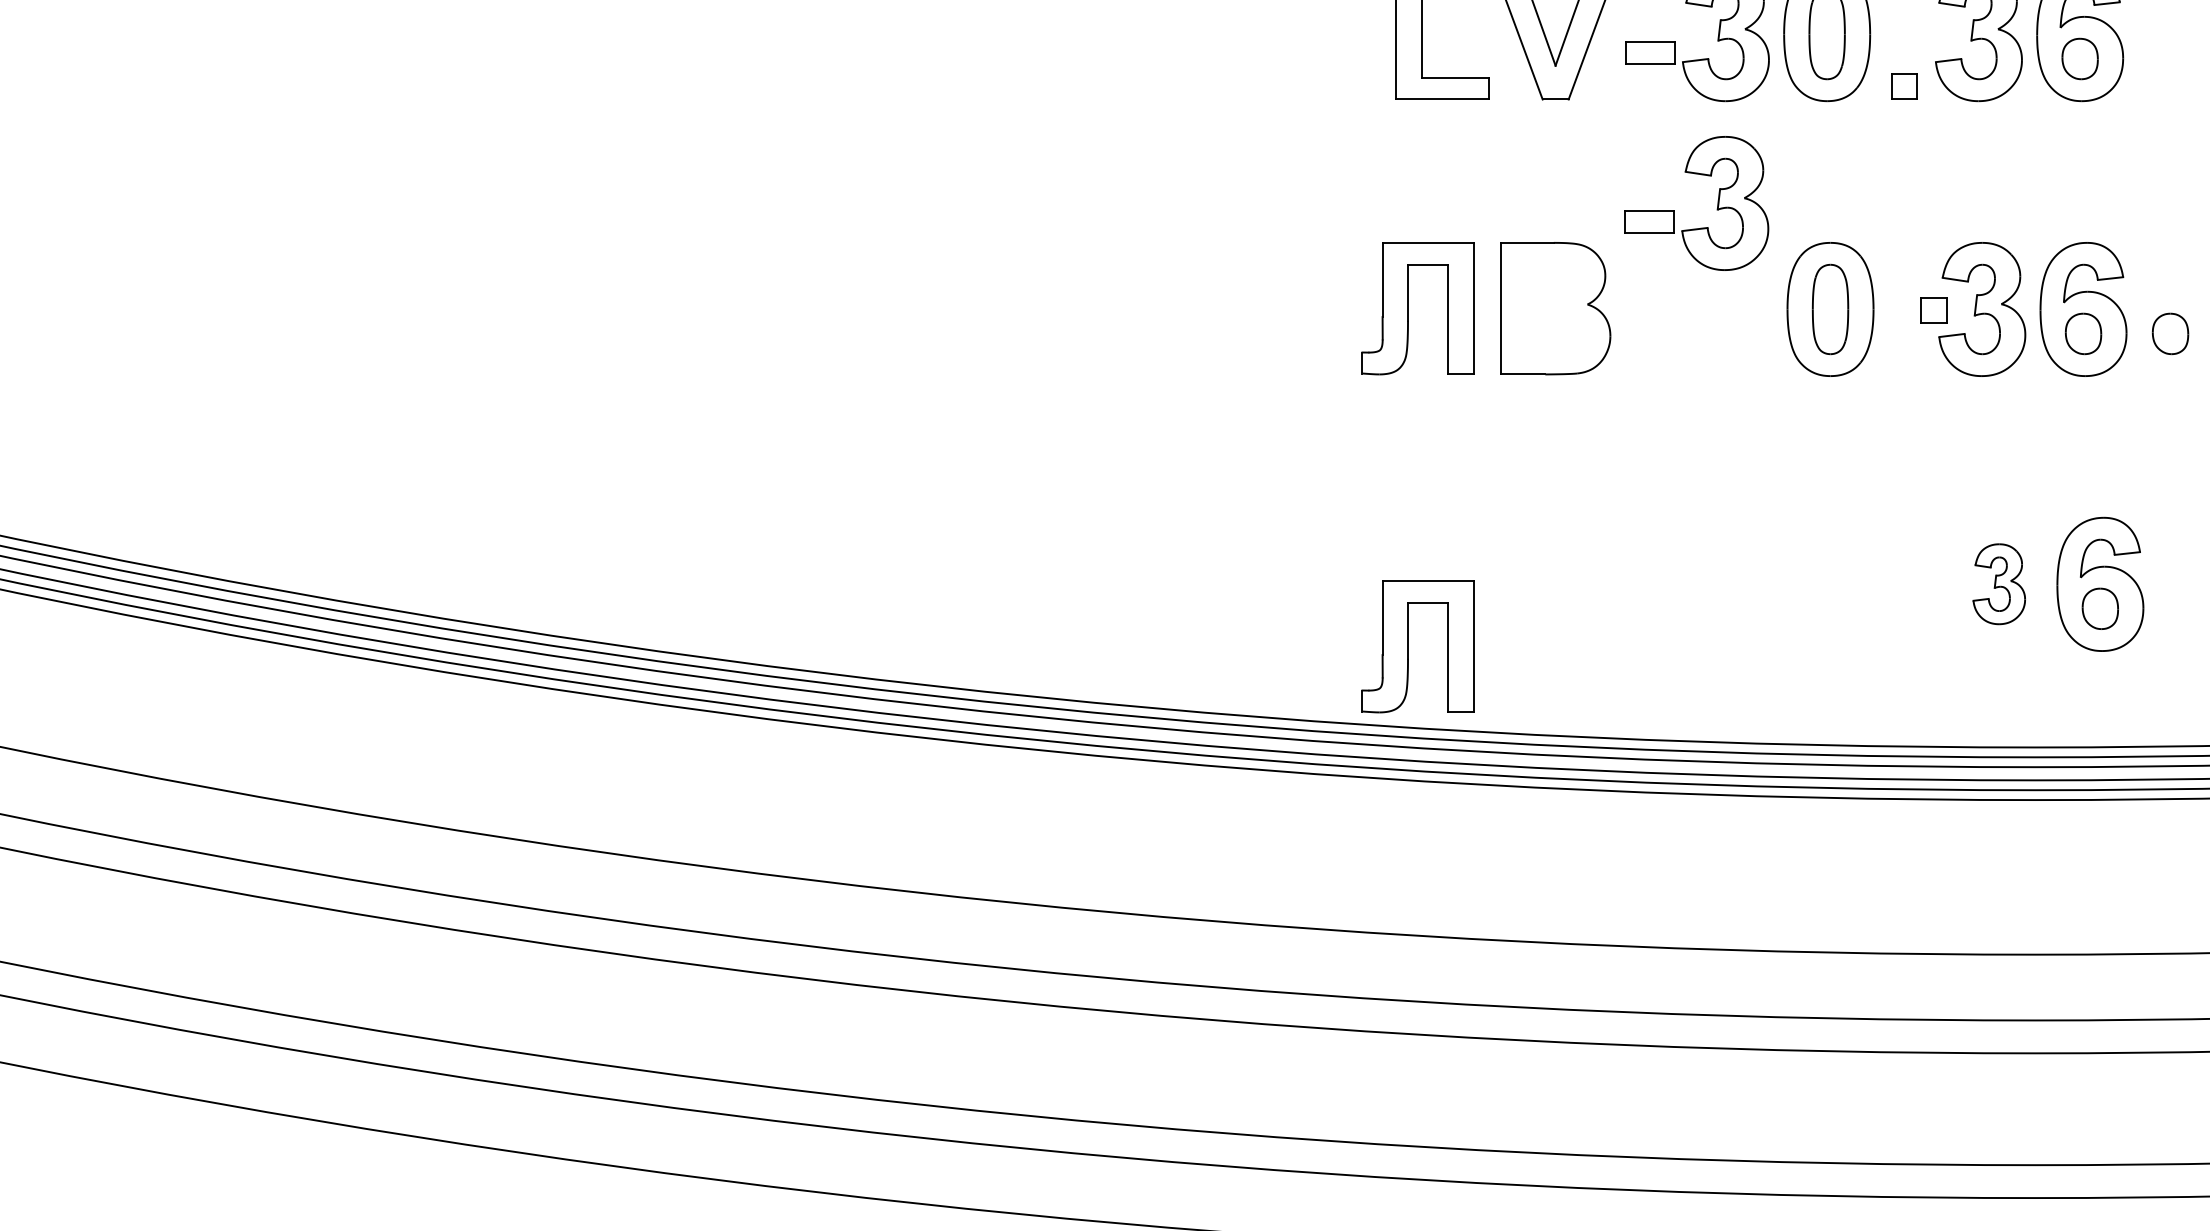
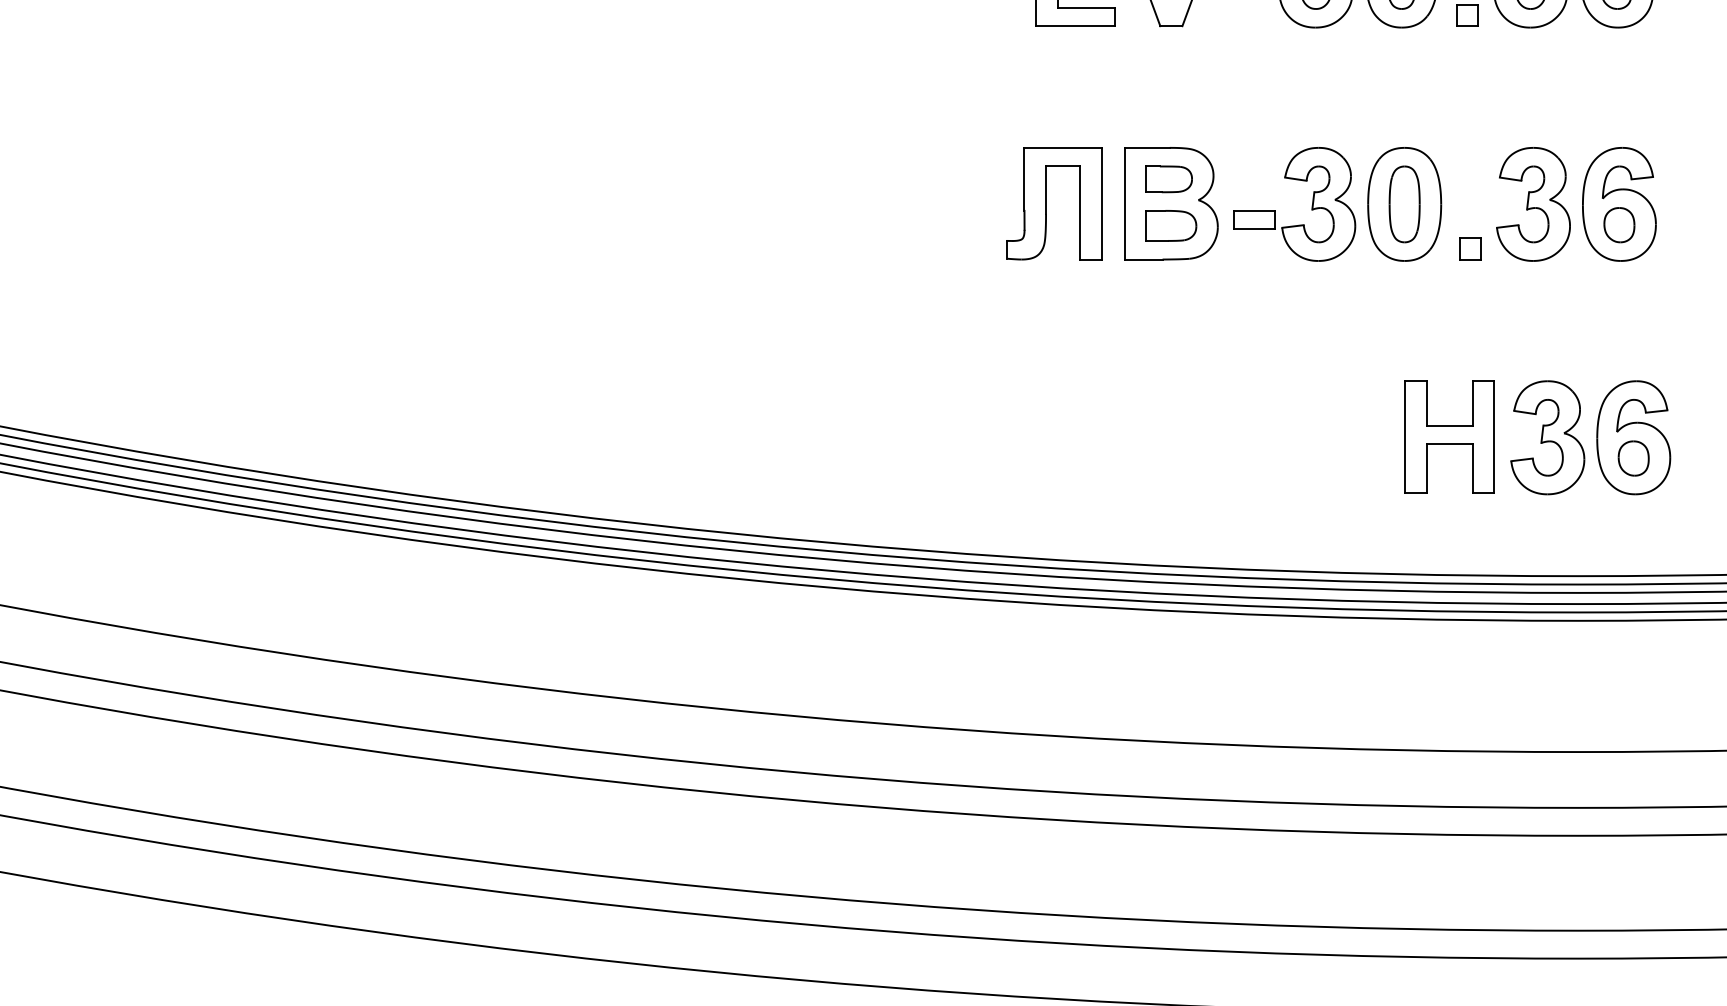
part: (1716, 209) -> (1311, 209), moved
part: (1552, 279) -> (1168, 178), added
part: (1933, 310) -> (1470, 248), moved
part: (2170, 333) -> (1693, 224), removed
part: (1555, 334) -> (1171, 225), added
part: (1883, 583) -> (1449, 436), added
part: (1999, 583) -> (1548, 436), size x1.67
part: (1408, 646) -> (1046, 490), removed

